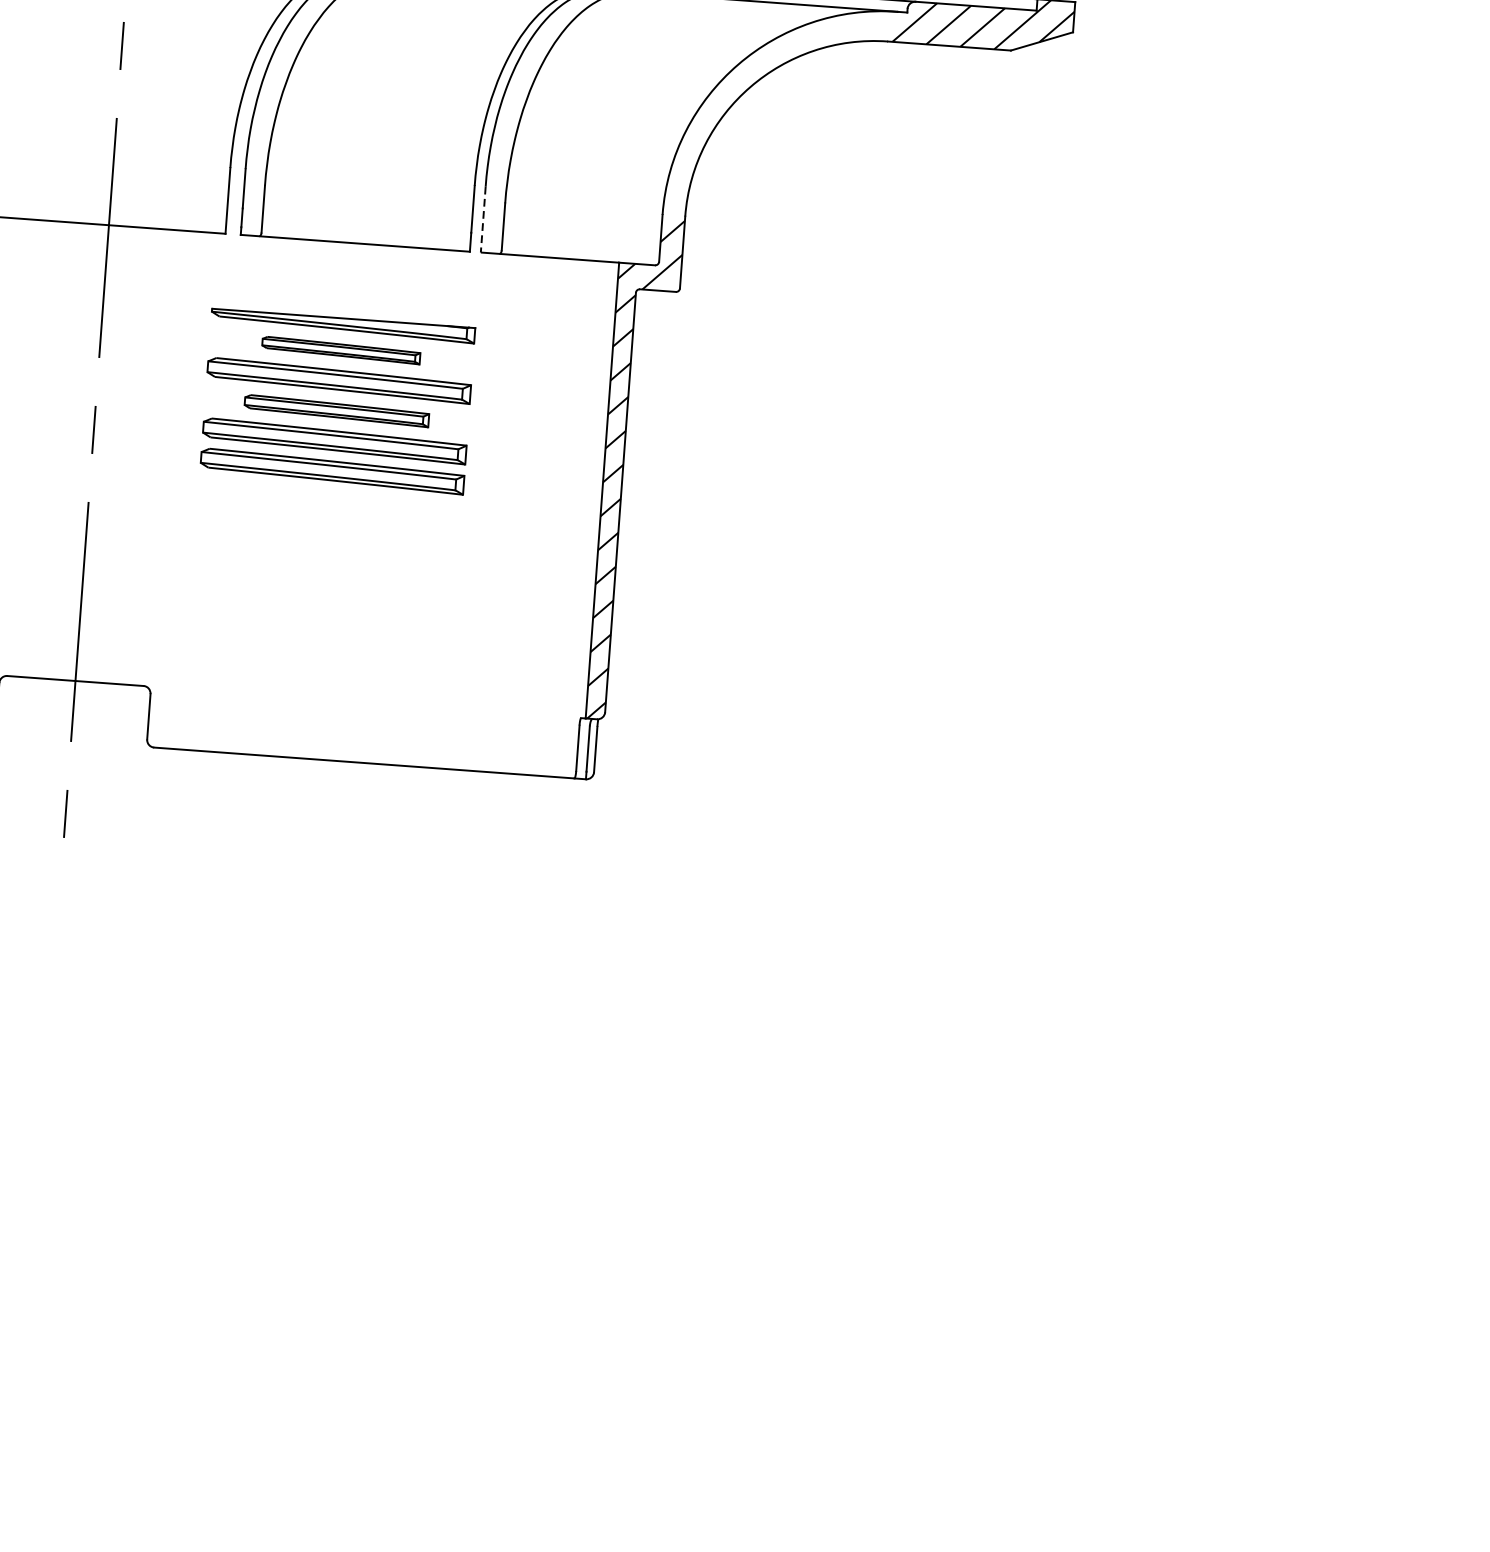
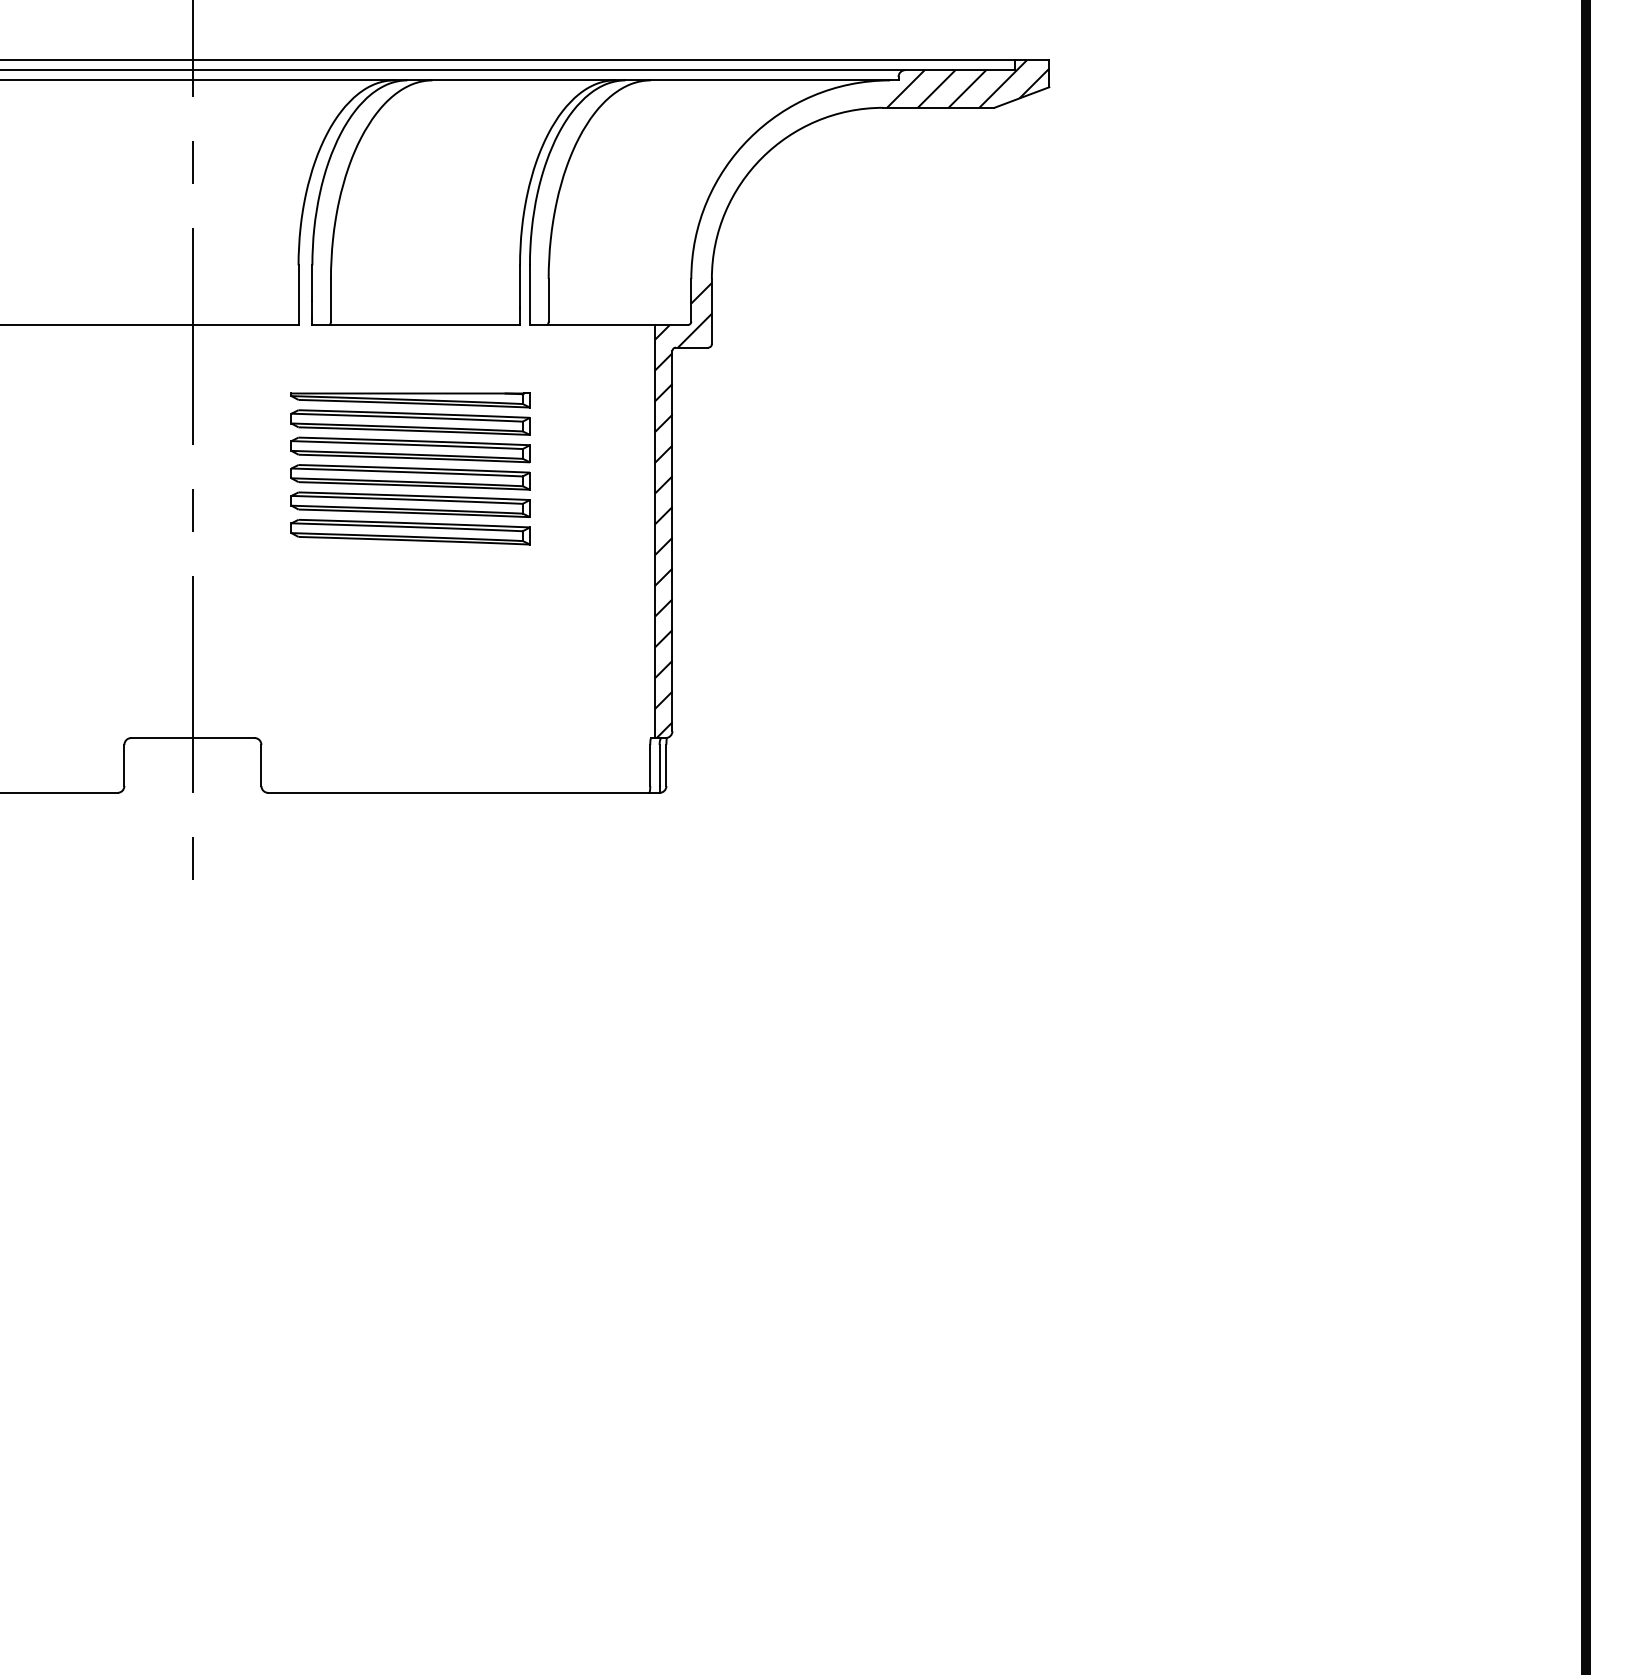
line: (482, 219) -> (529, 295), dashed -> solid
part: (341, 350) -> (410, 422), size x1.67
part: (336, 411) -> (410, 477), size x1.43

